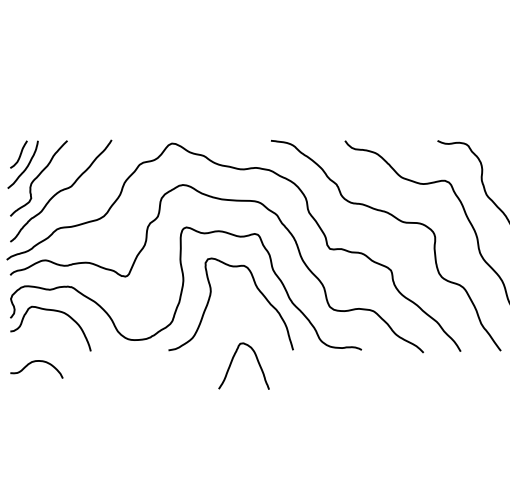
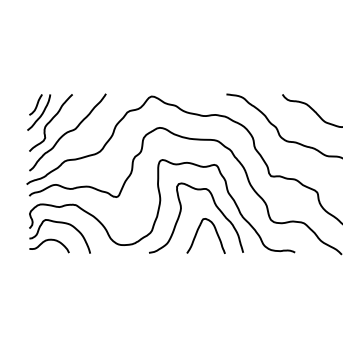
curve: (35, 362) -> (48, 240), moved
curve: (232, 362) -> (197, 233), moved

